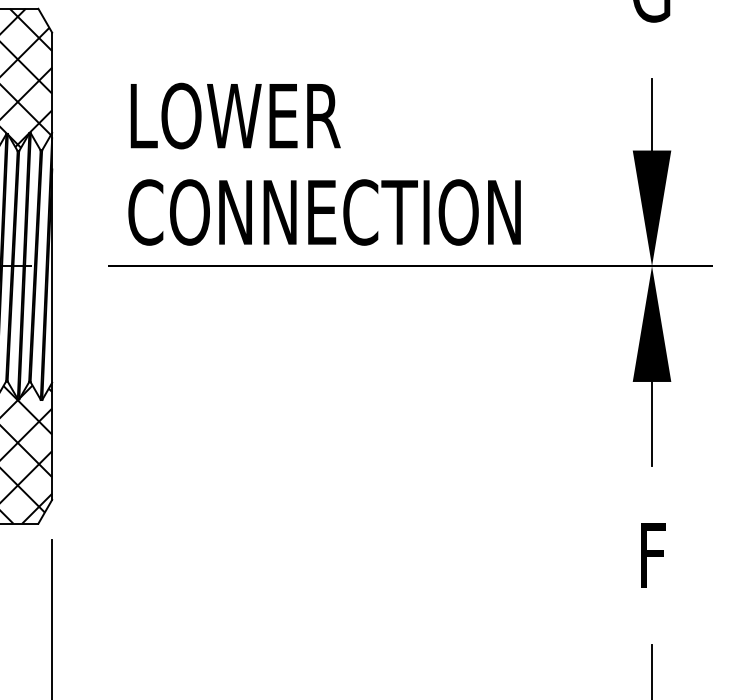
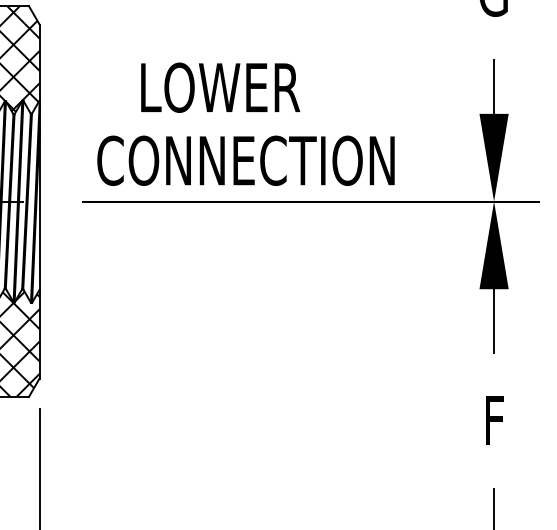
text: (235, 115) -> (220, 87), moved

